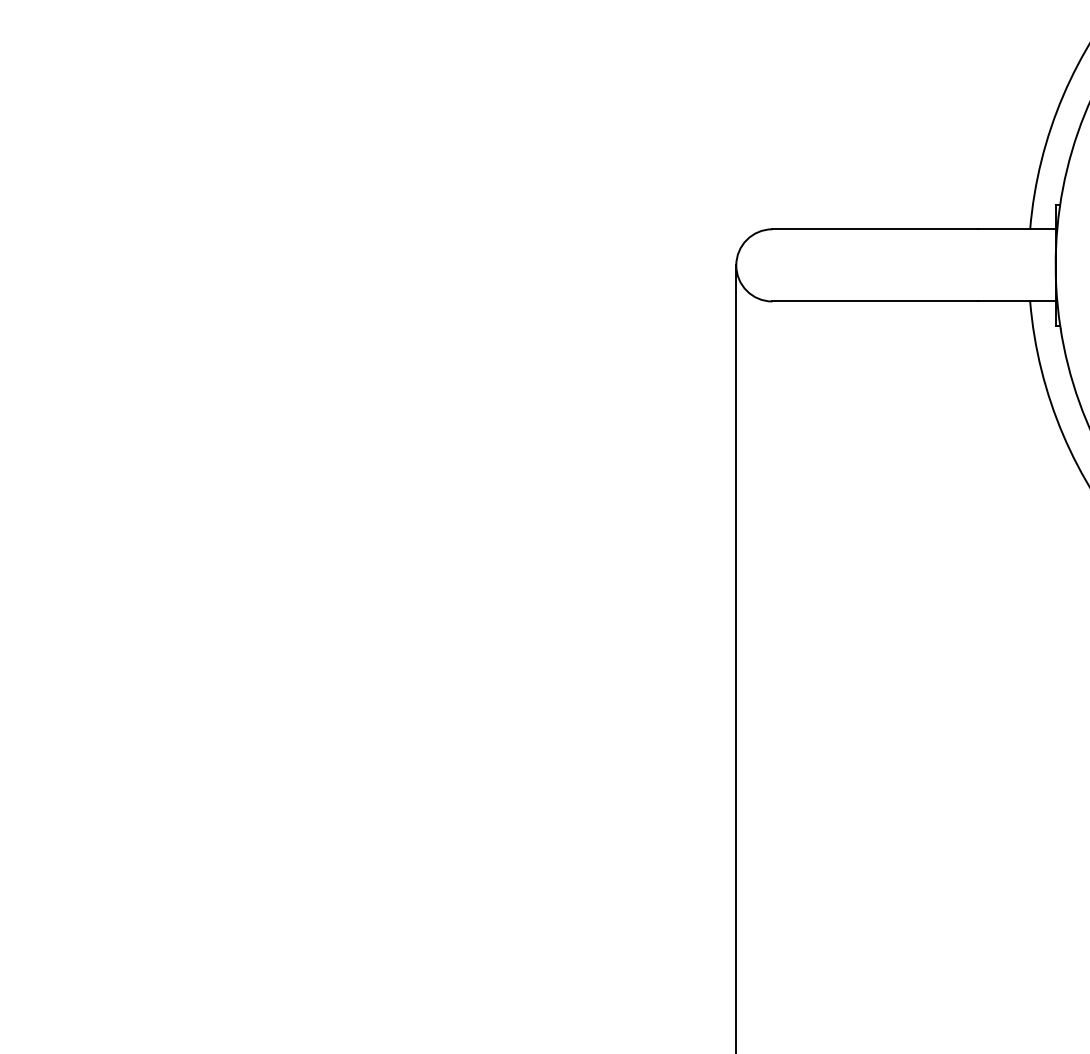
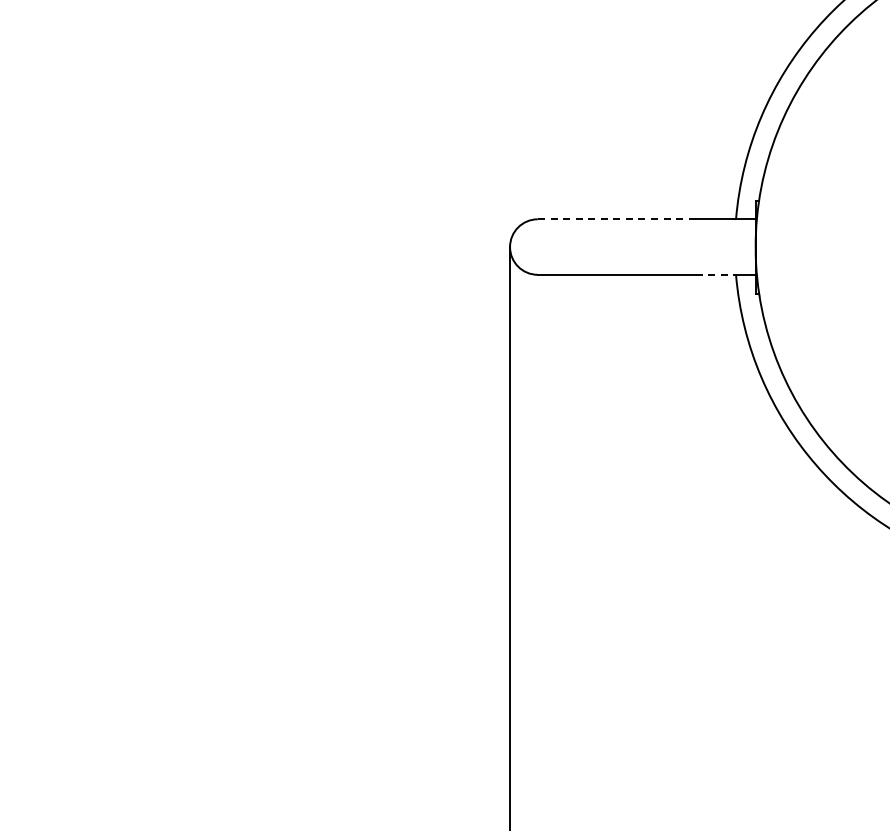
line: (874, 229) -> (616, 219), solid -> dashed
line: (1003, 301) -> (715, 274), solid -> dashed

